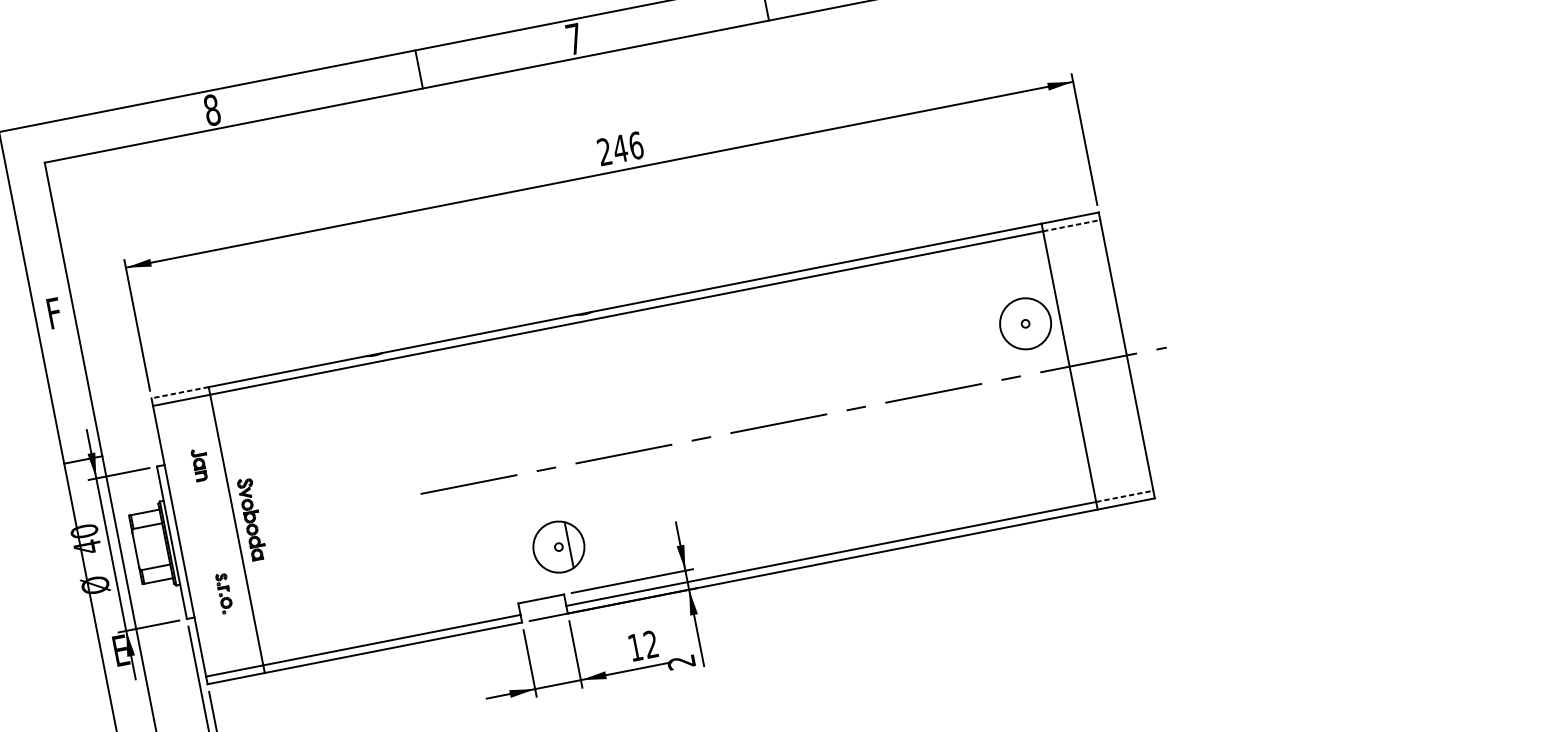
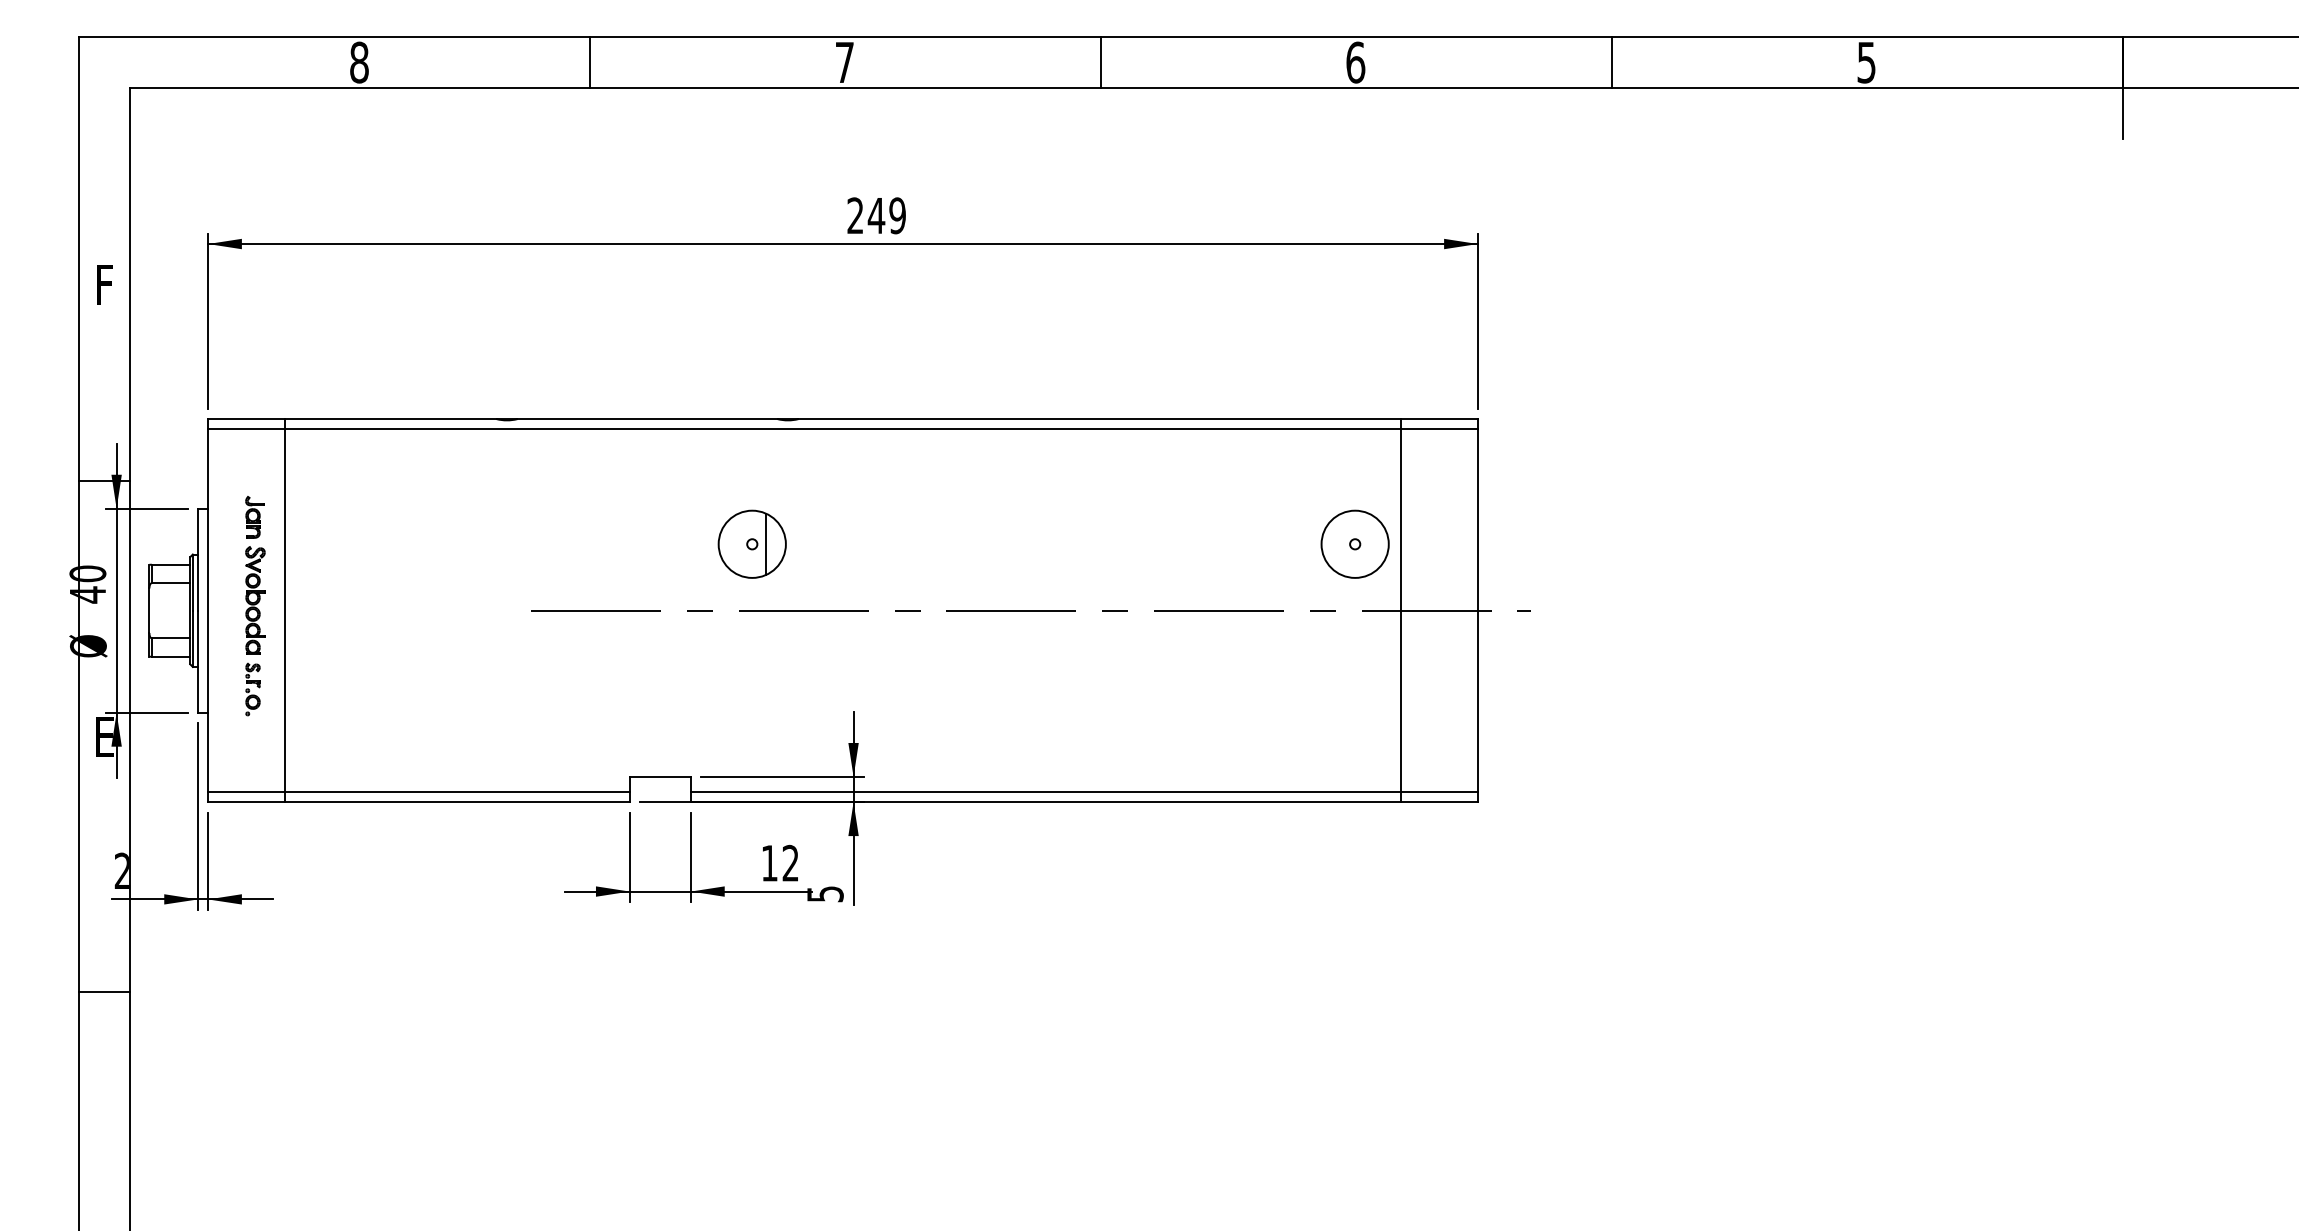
line: (418, 69) -> (589, 62), moved
text: (636, 145) -> (897, 215), 246 -> 249
line: (1071, 225) -> (1439, 429), dashed -> solid
line: (180, 392) -> (246, 419), dashed -> solid
line: (1124, 496) -> (1439, 792), dashed -> solid
part: (252, 519) -> (255, 600), moved
part: (558, 546) -> (751, 543), moved
text: (680, 662) -> (824, 894), 2 -> 5

